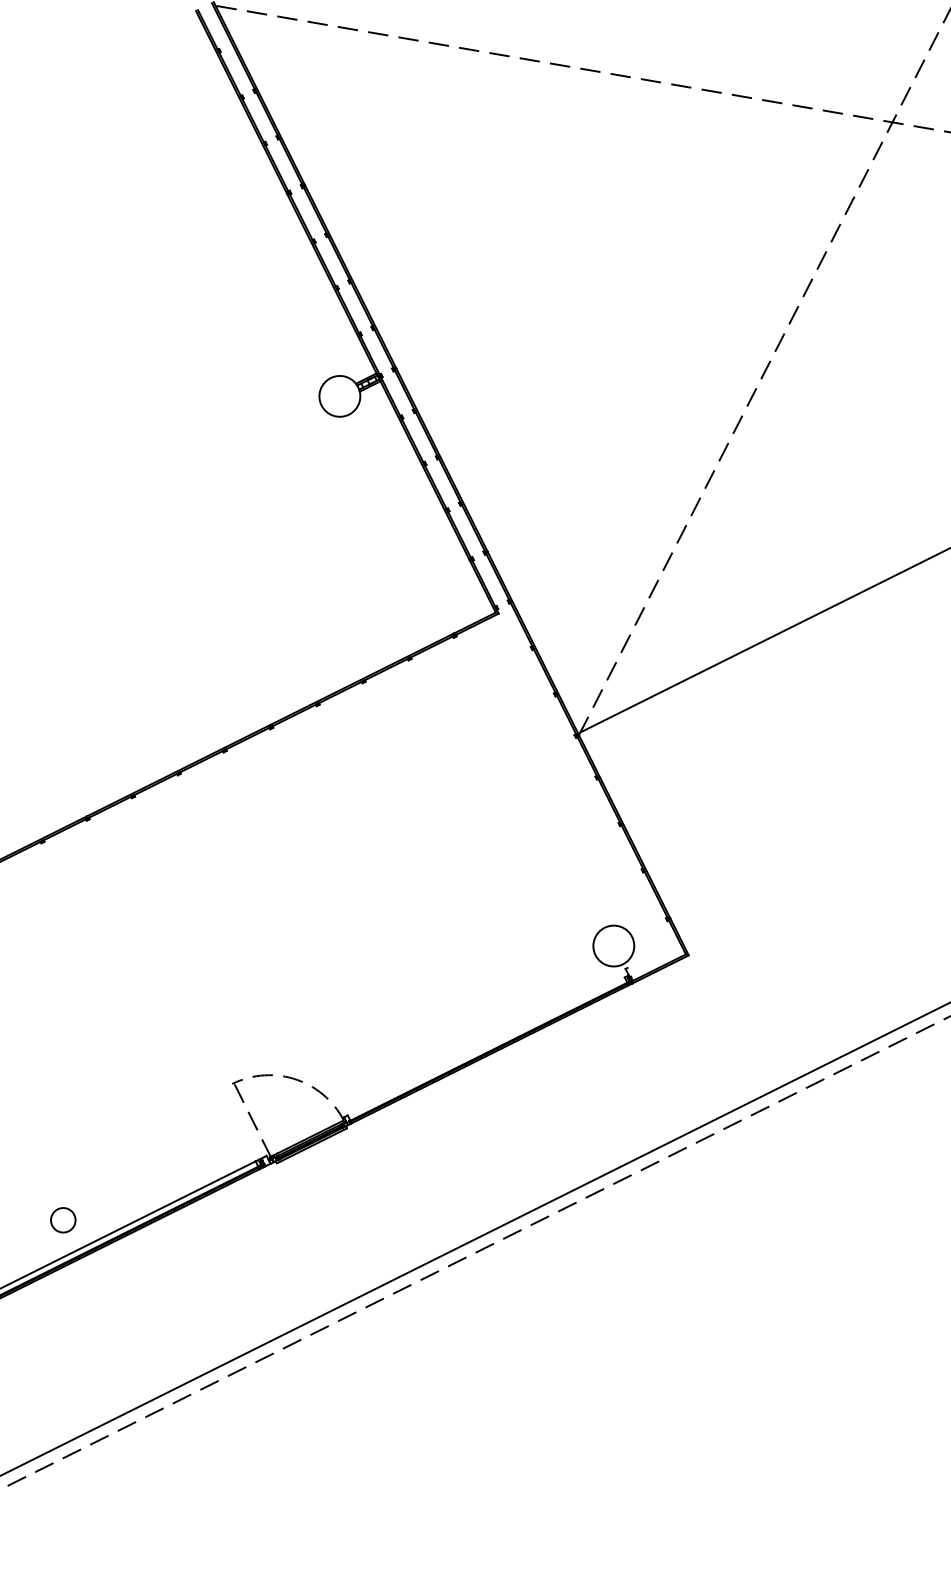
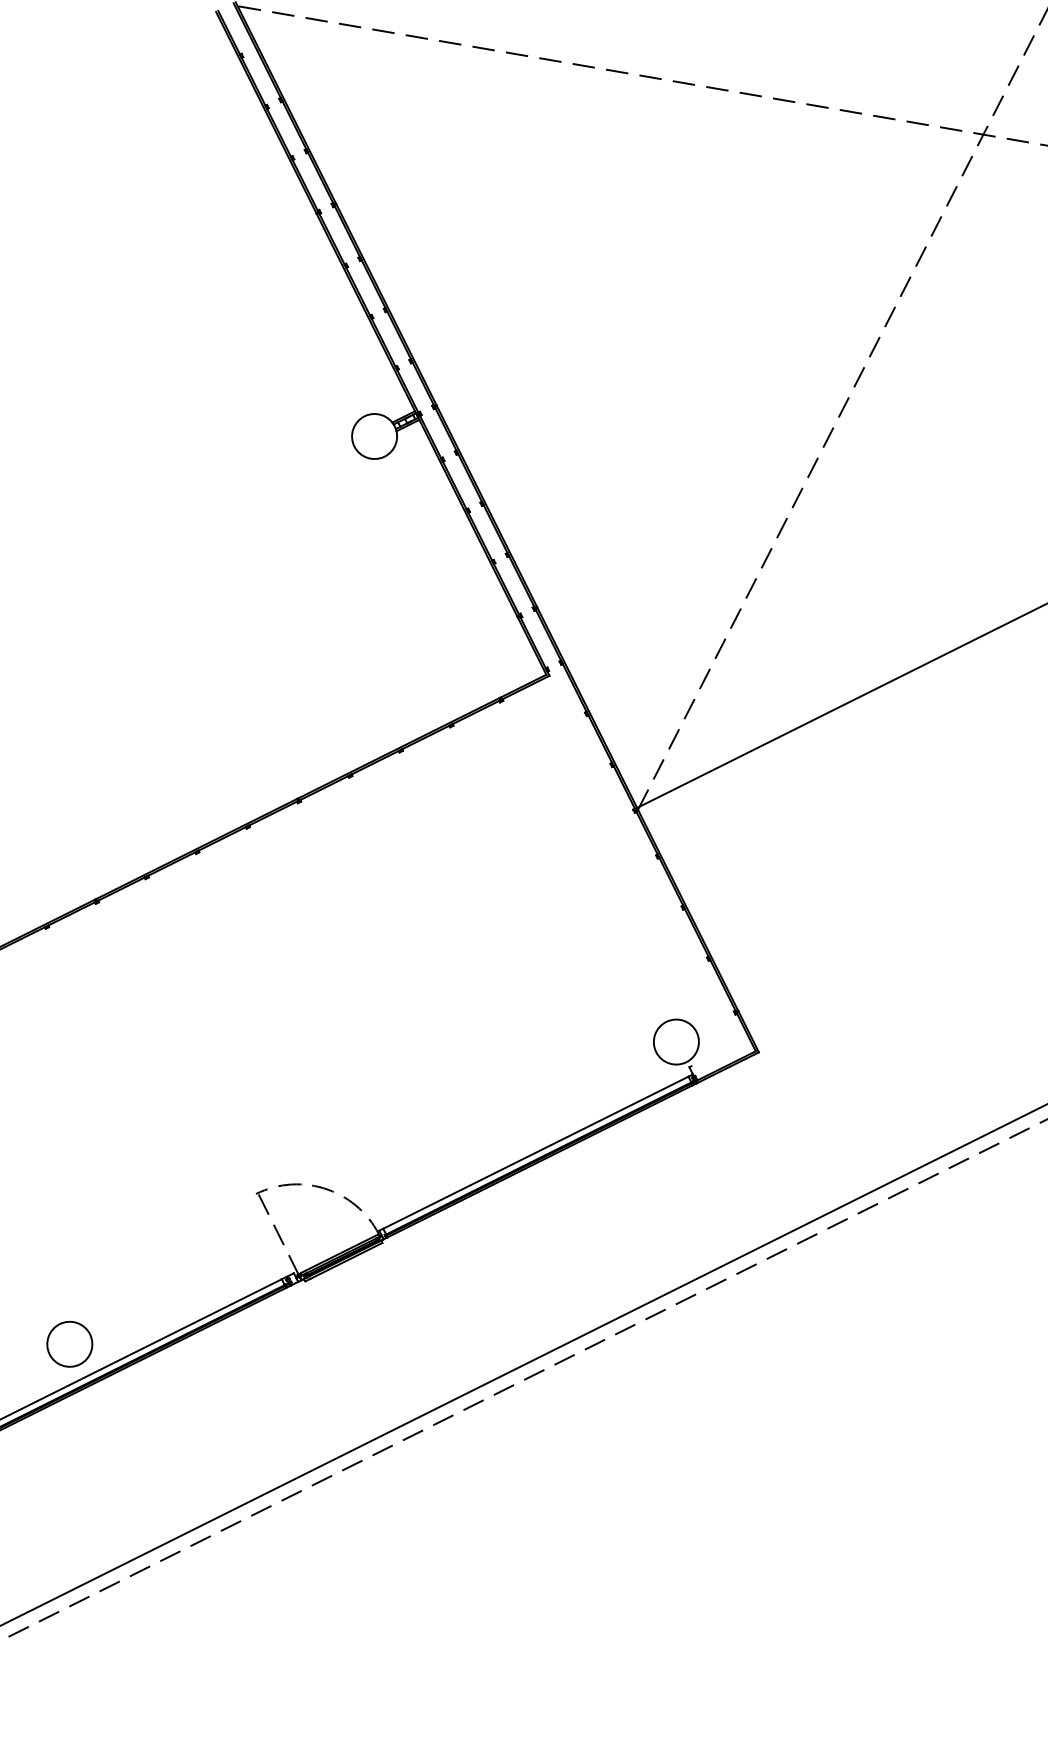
line: (485, 1046) -> (535, 1152), added
part: (62, 1219) -> (69, 1343), size x1.67

